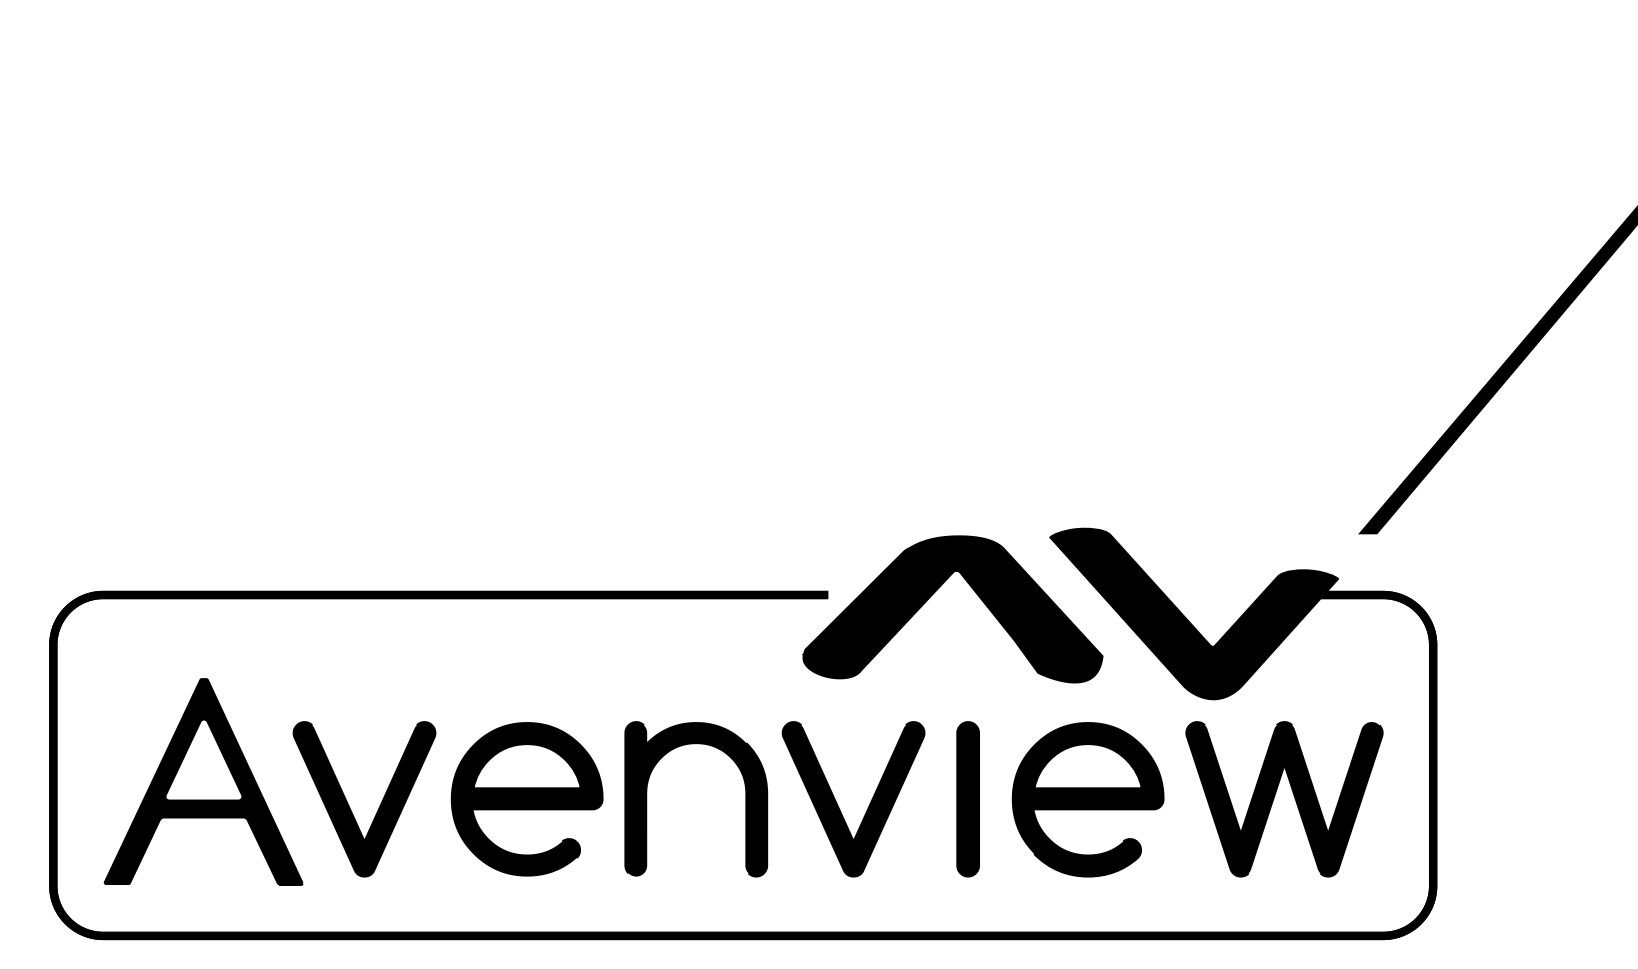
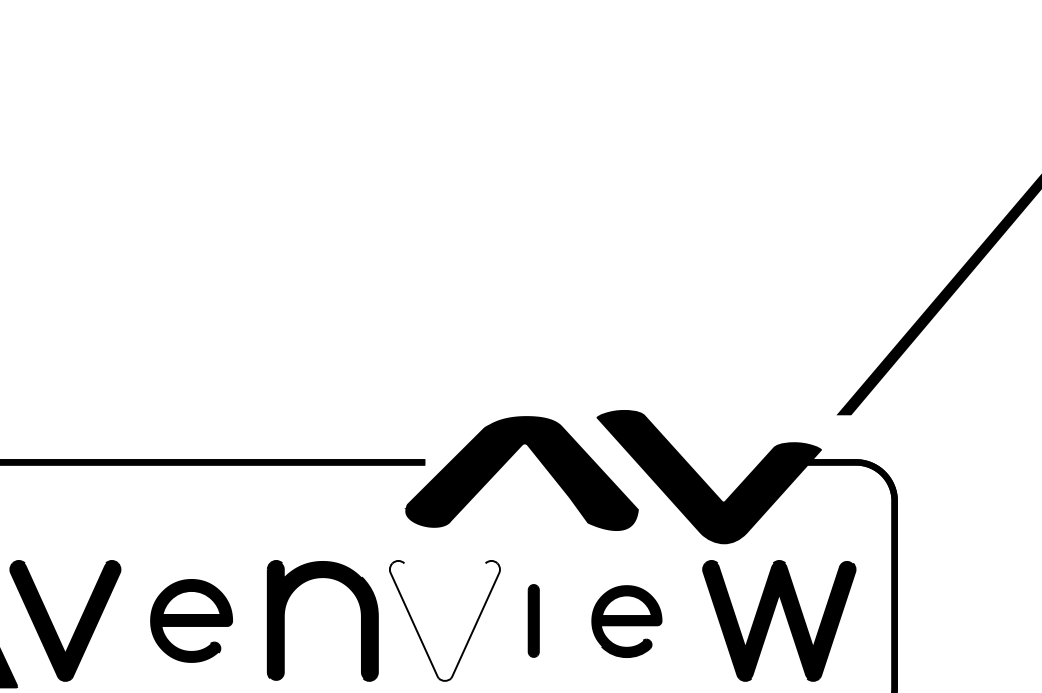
part: (526, 799) -> (191, 621), size x0.7
fill: (853, 799) -> (444, 621), removed
part: (967, 799) -> (533, 621), size x0.6
part: (1087, 799) -> (626, 621), size x0.6

